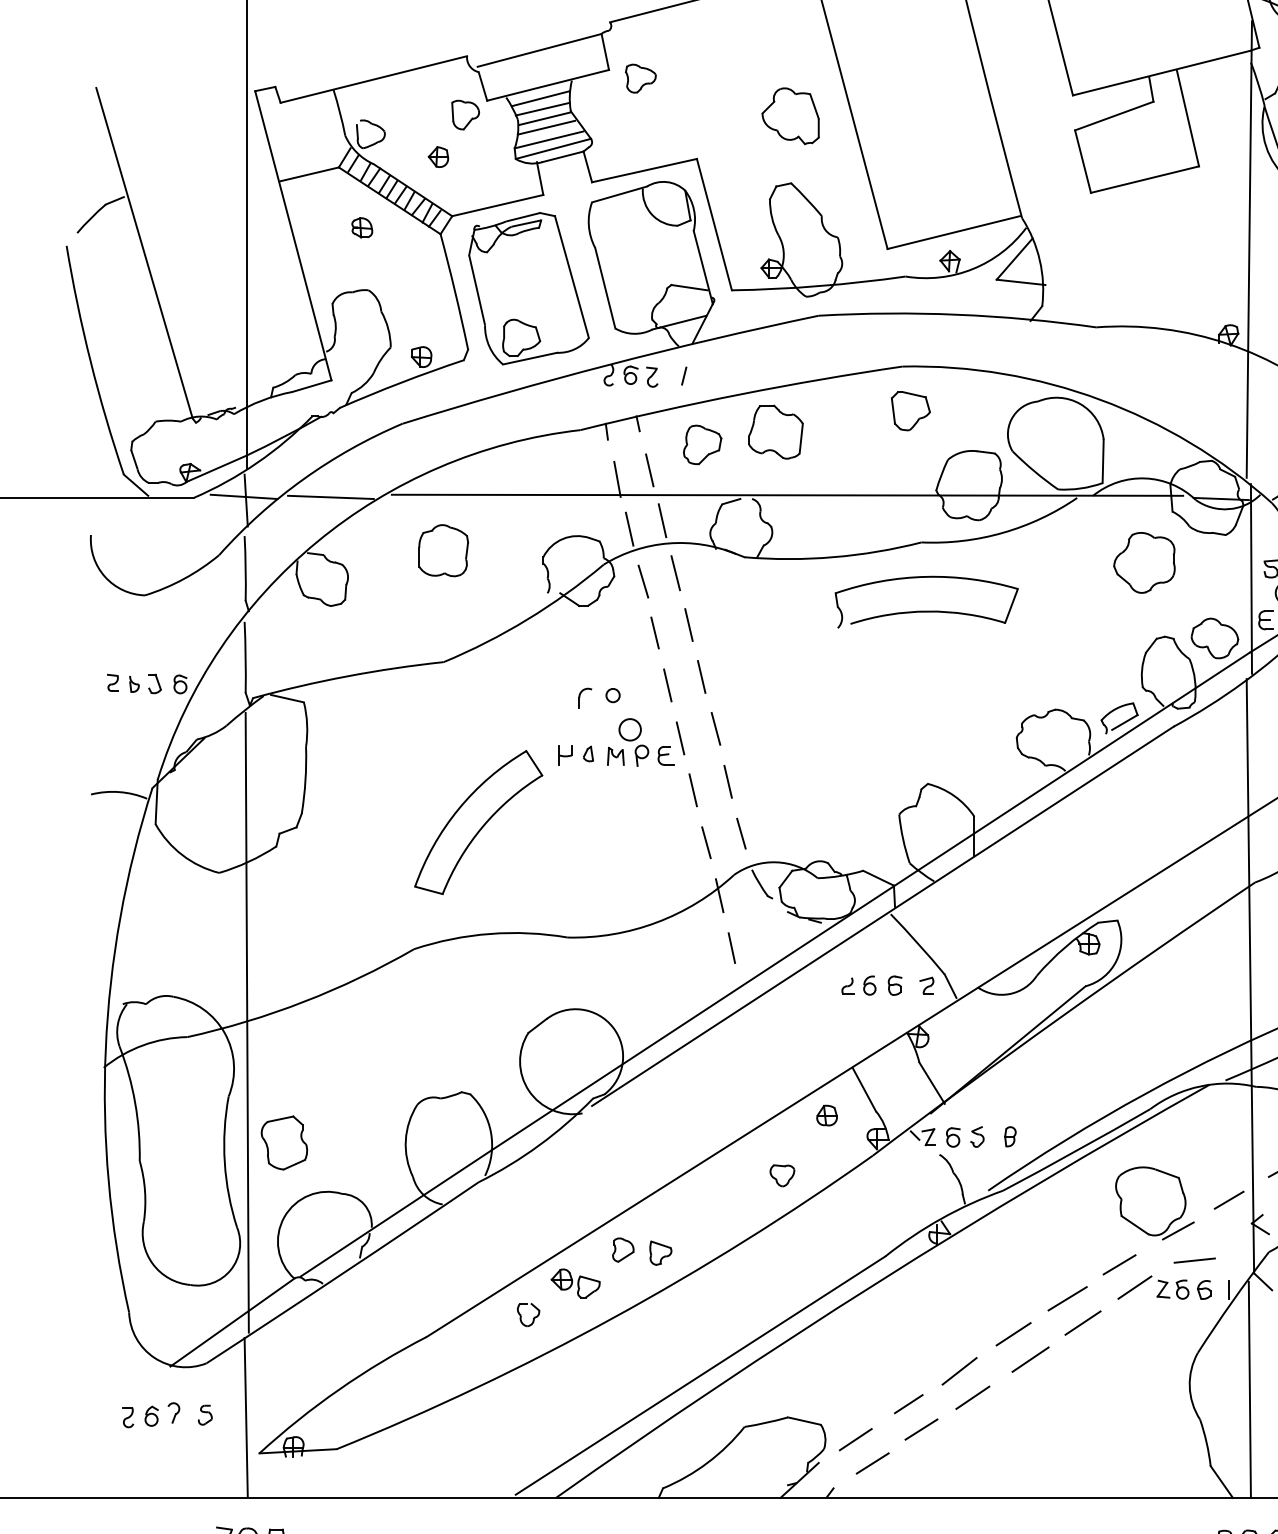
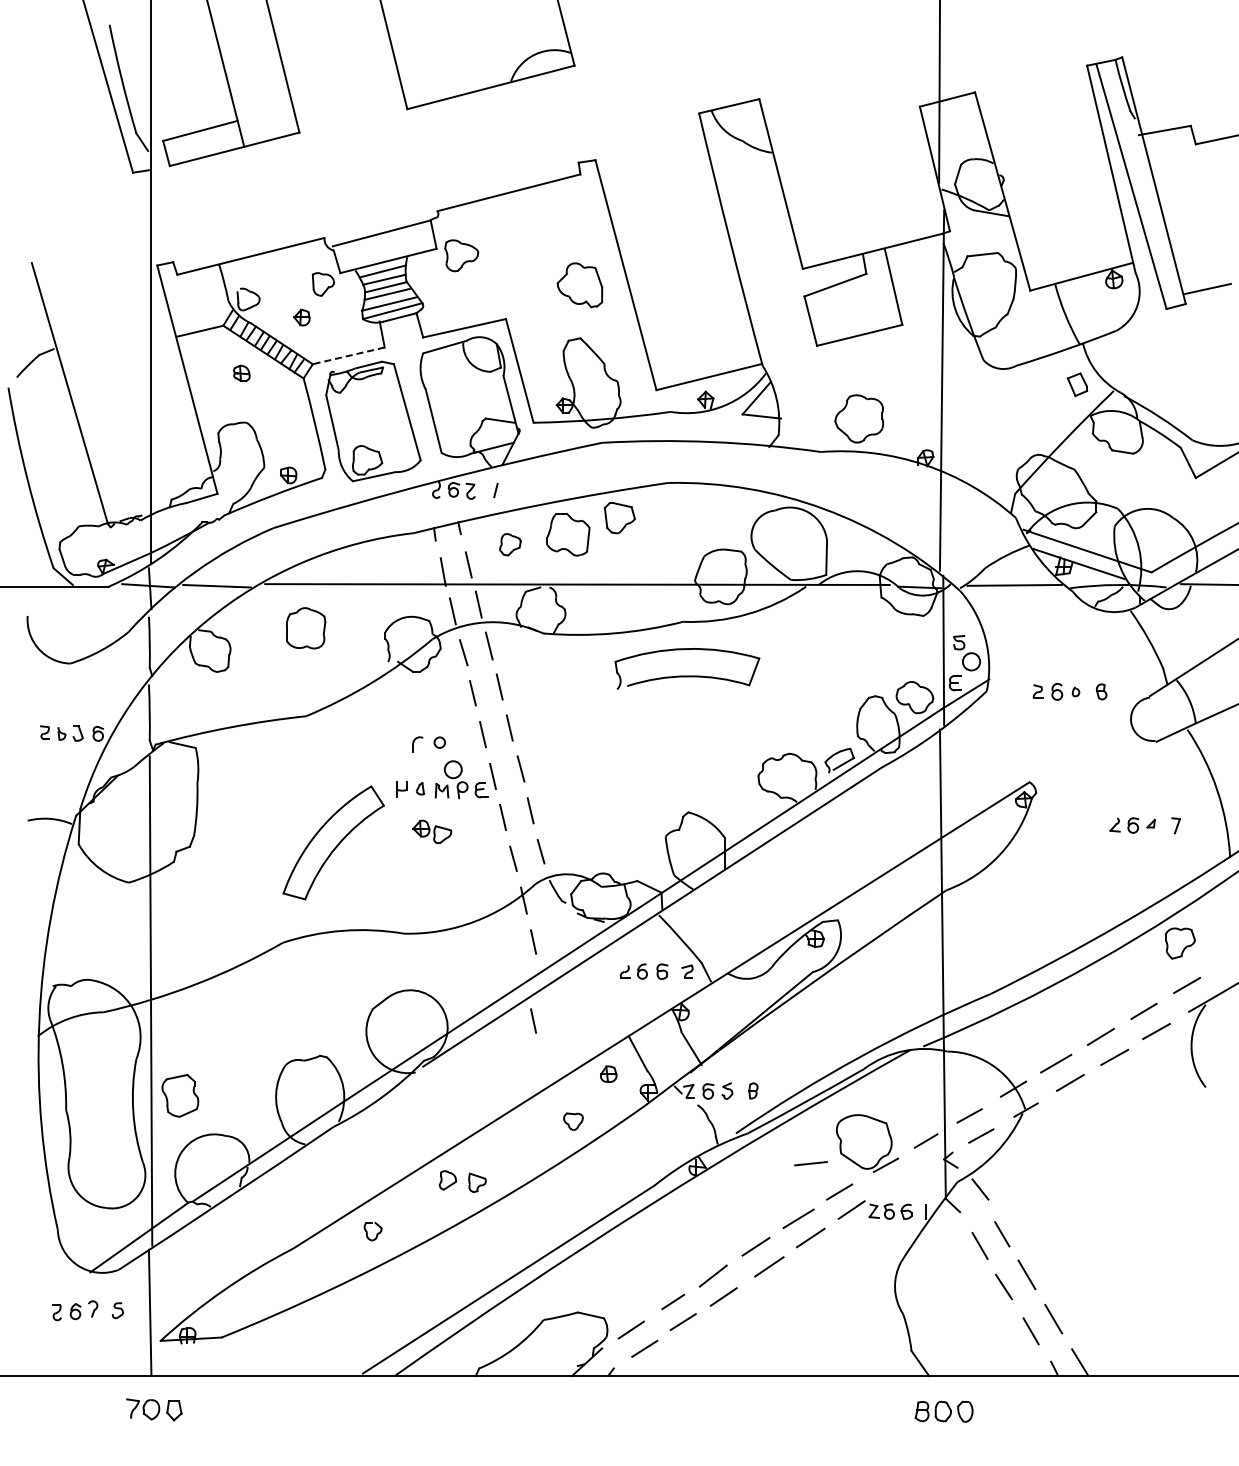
part: (640, 78) -> (461, 255), size x1.4
line: (497, 205) -> (348, 355), solid -> dashed
part: (910, 411) -> (619, 518), moved
part: (702, 444) -> (510, 544), size x0.7
part: (1144, 562) -> (859, 418), moved
line: (731, 1047) -> (533, 1020), added
line: (1194, 1260) -> (810, 1163), moved
part: (575, 1283) -> (432, 831), moved
line: (1249, 1389) -> (942, 1290), removed

